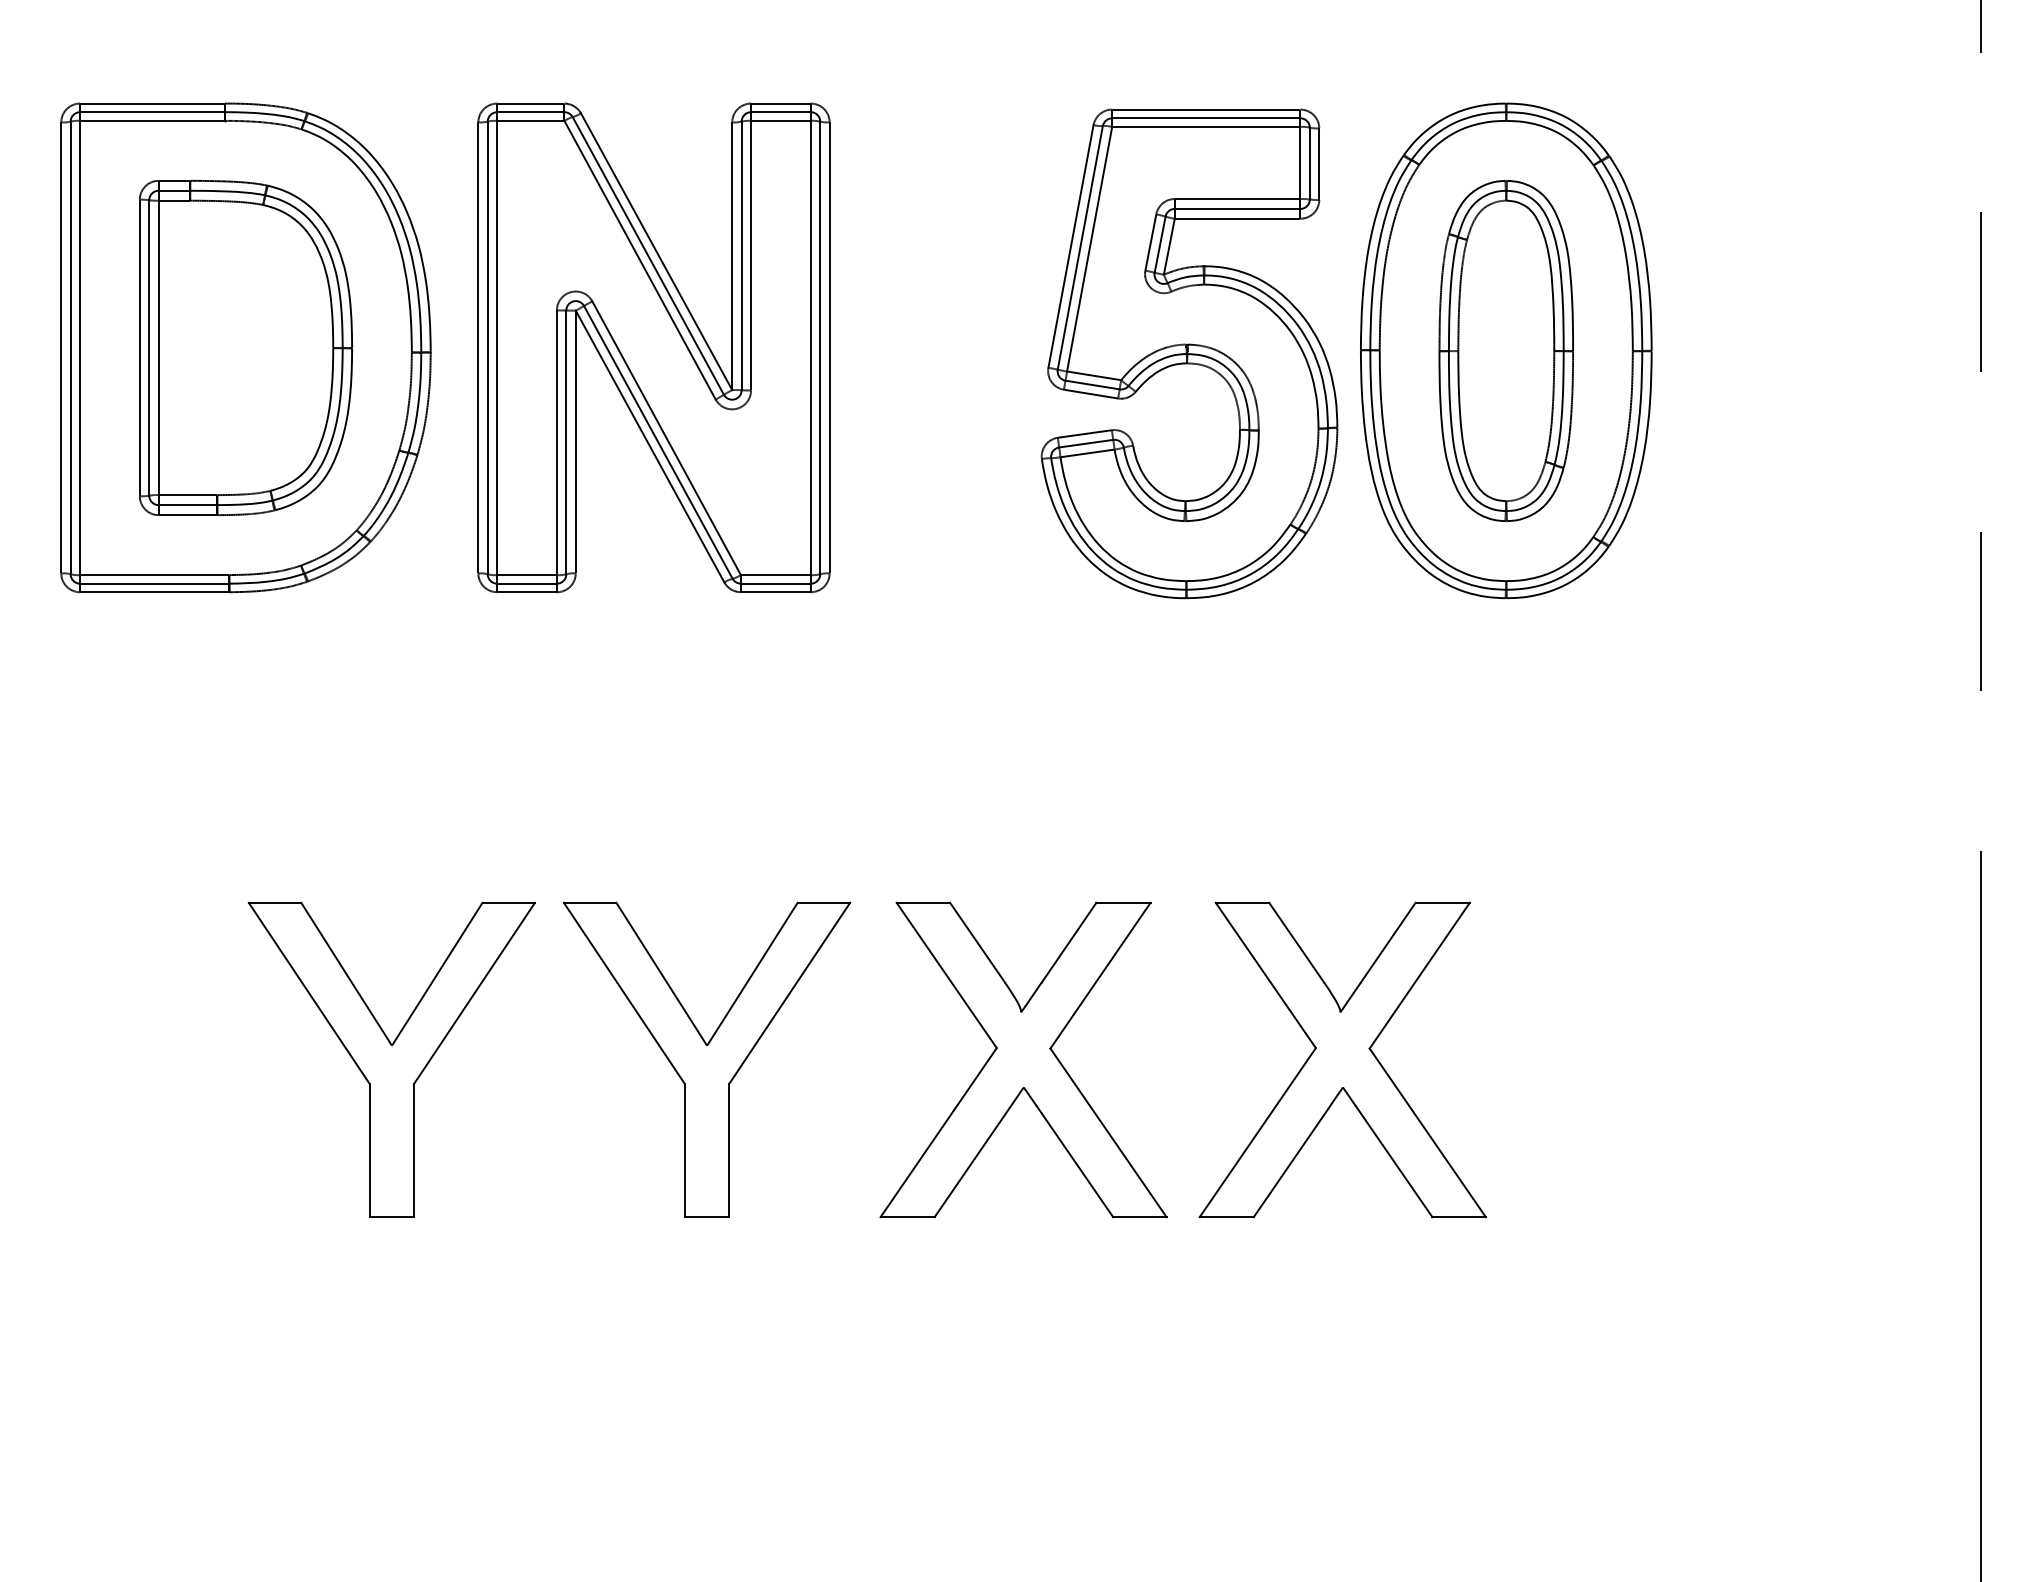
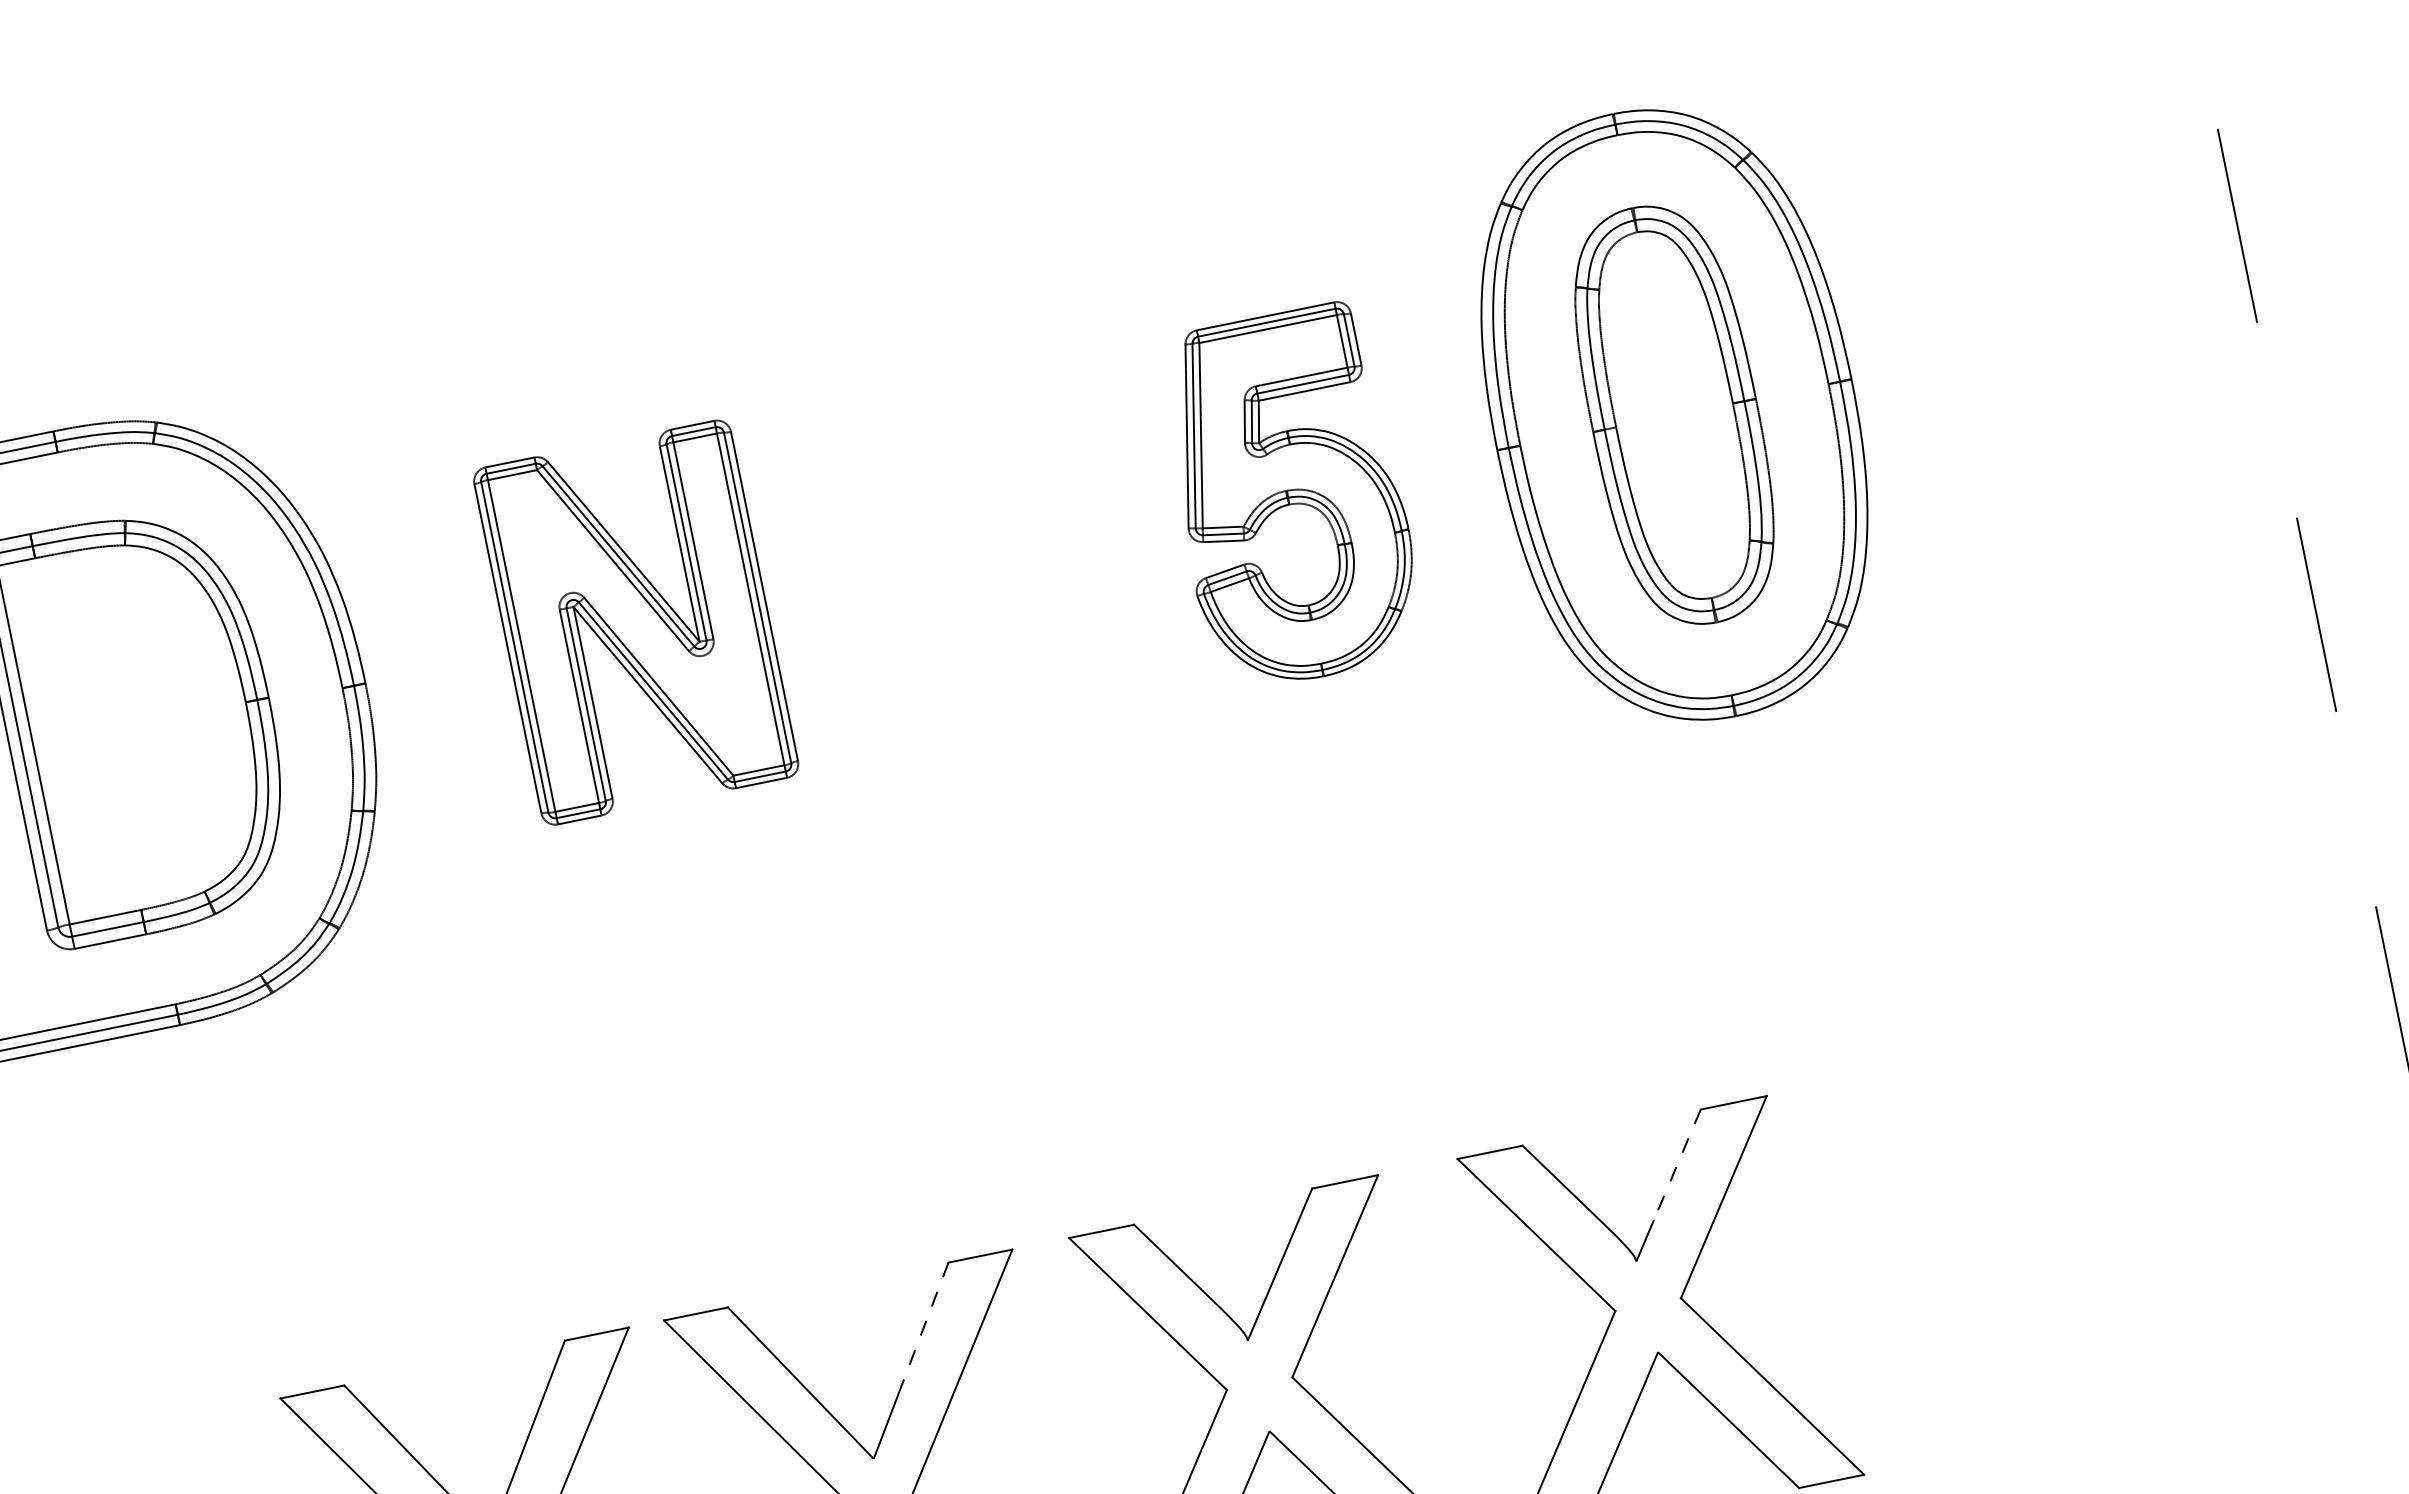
part: (653, 347) -> (635, 622), size x0.6
part: (1189, 353) -> (1289, 496), size x0.6
line: (1387, 943) -> (1676, 1165), solid -> dashed
line: (768, 949) -> (924, 1326), solid -> dashed

